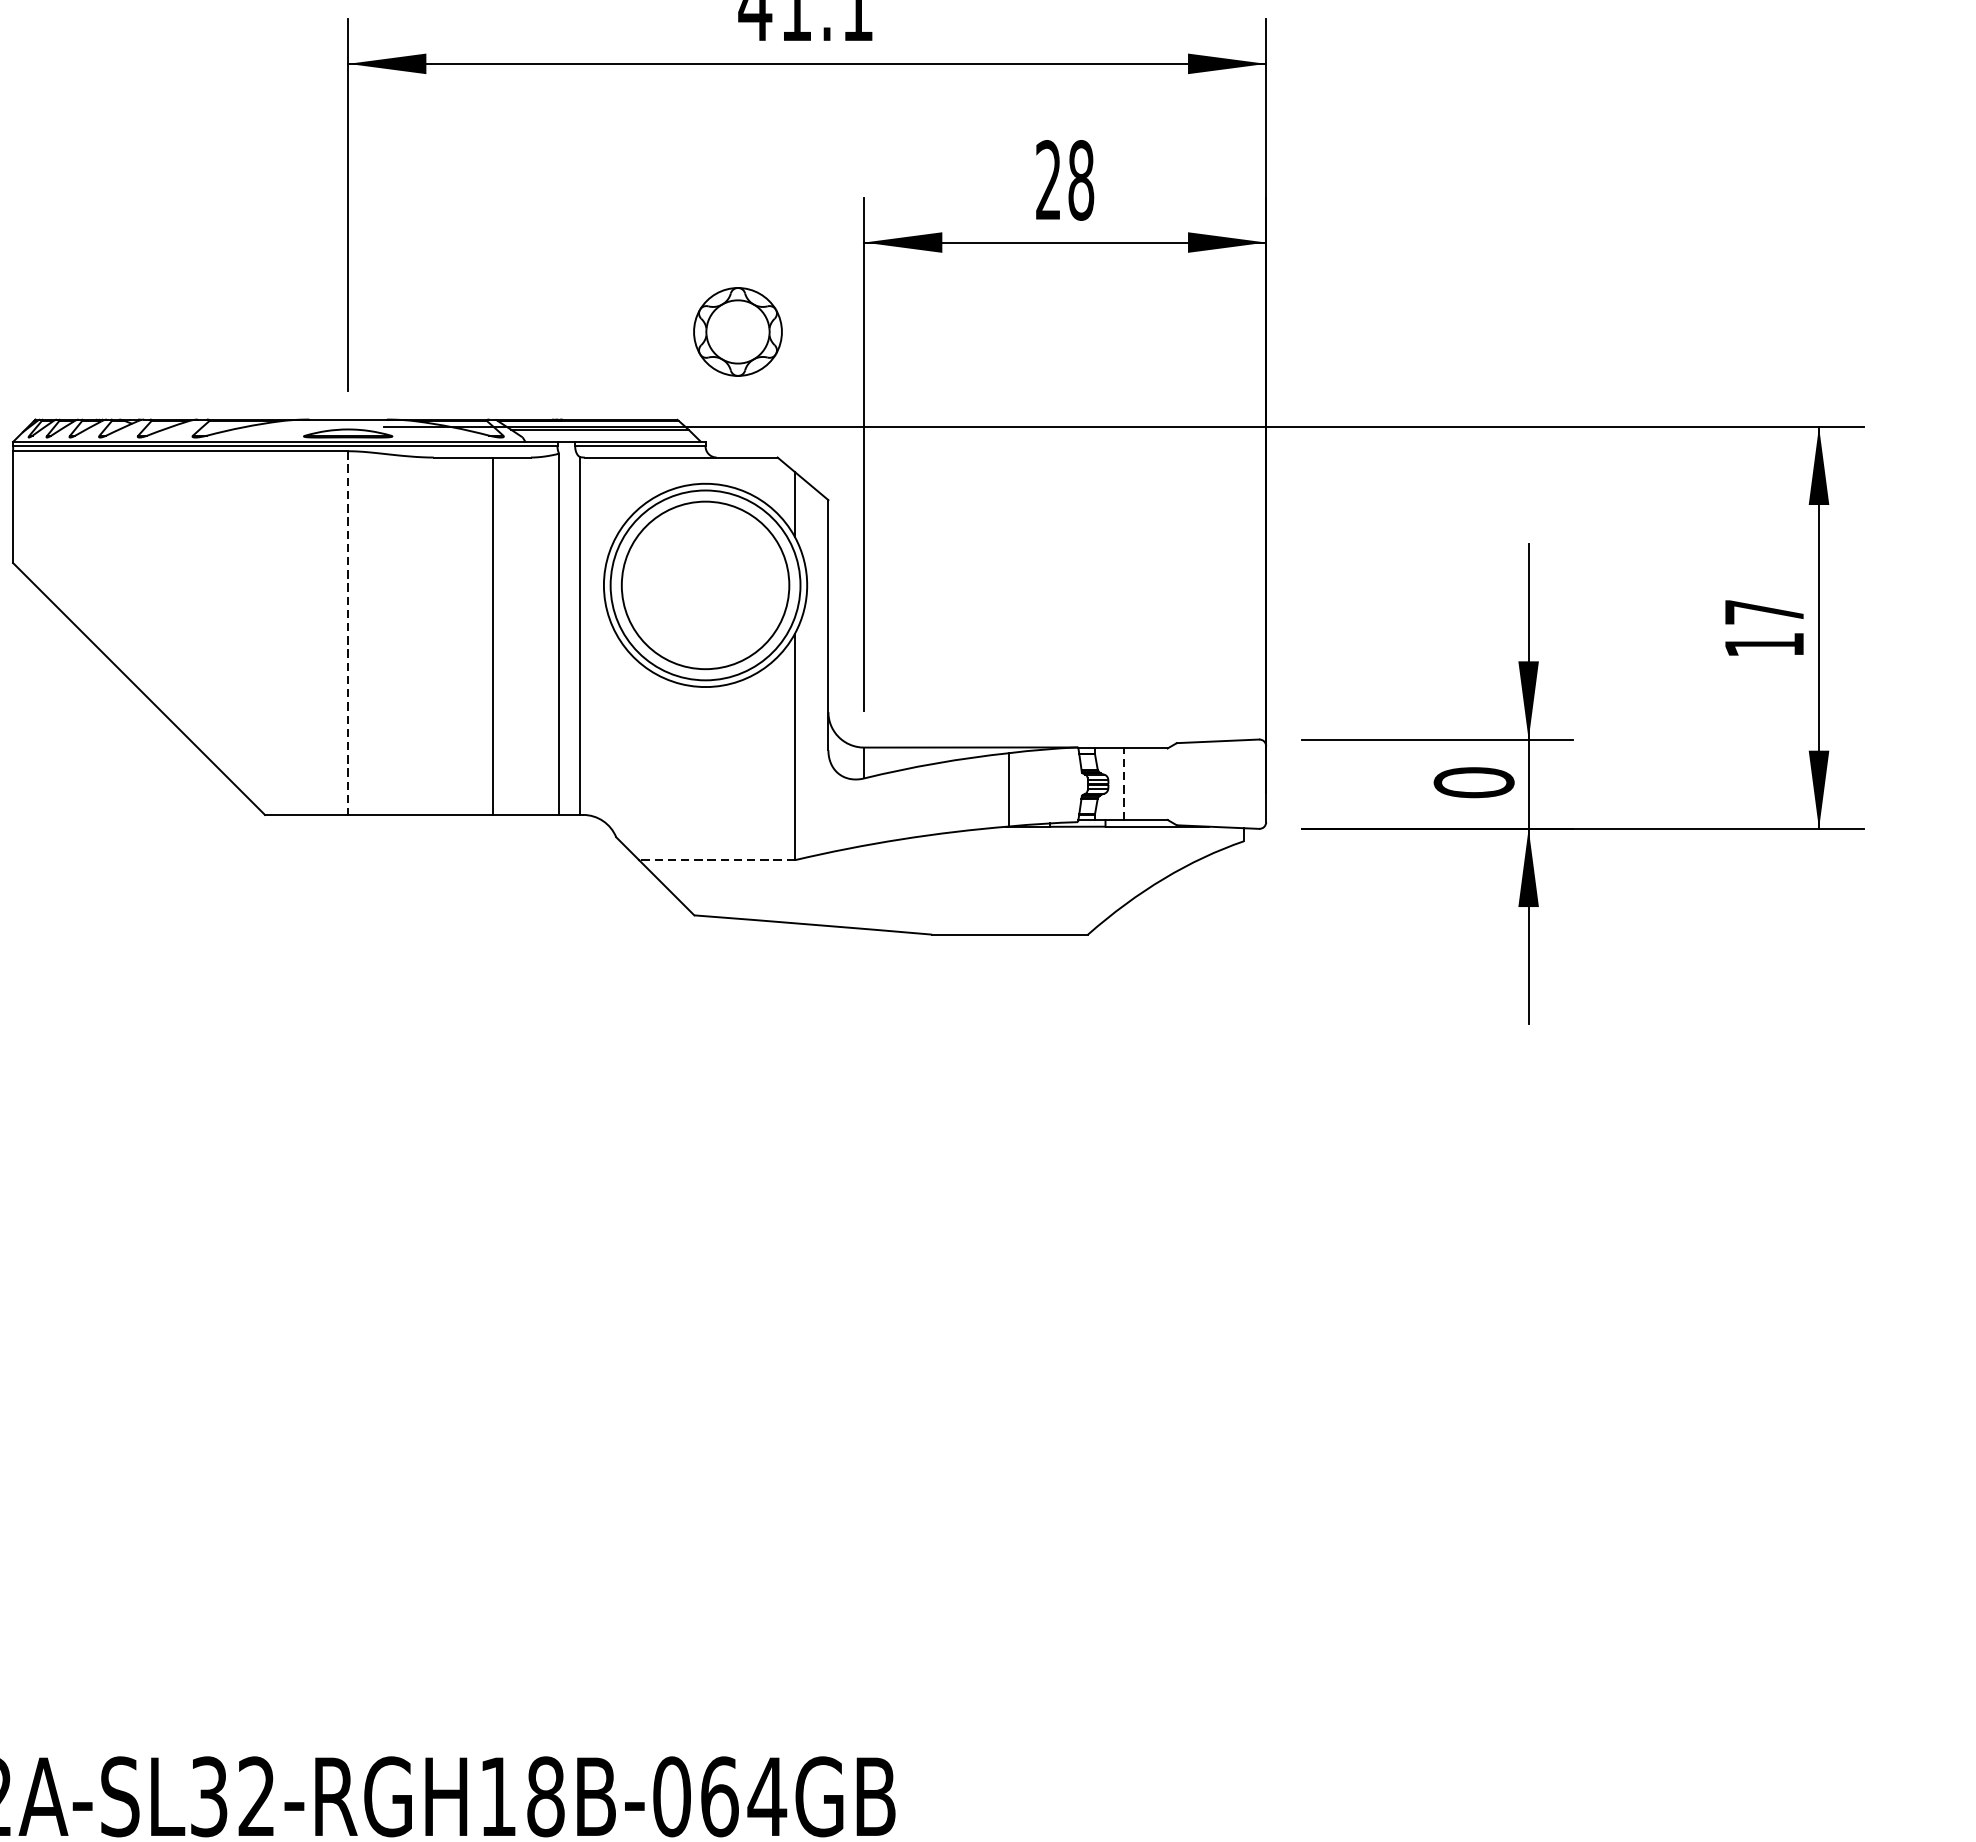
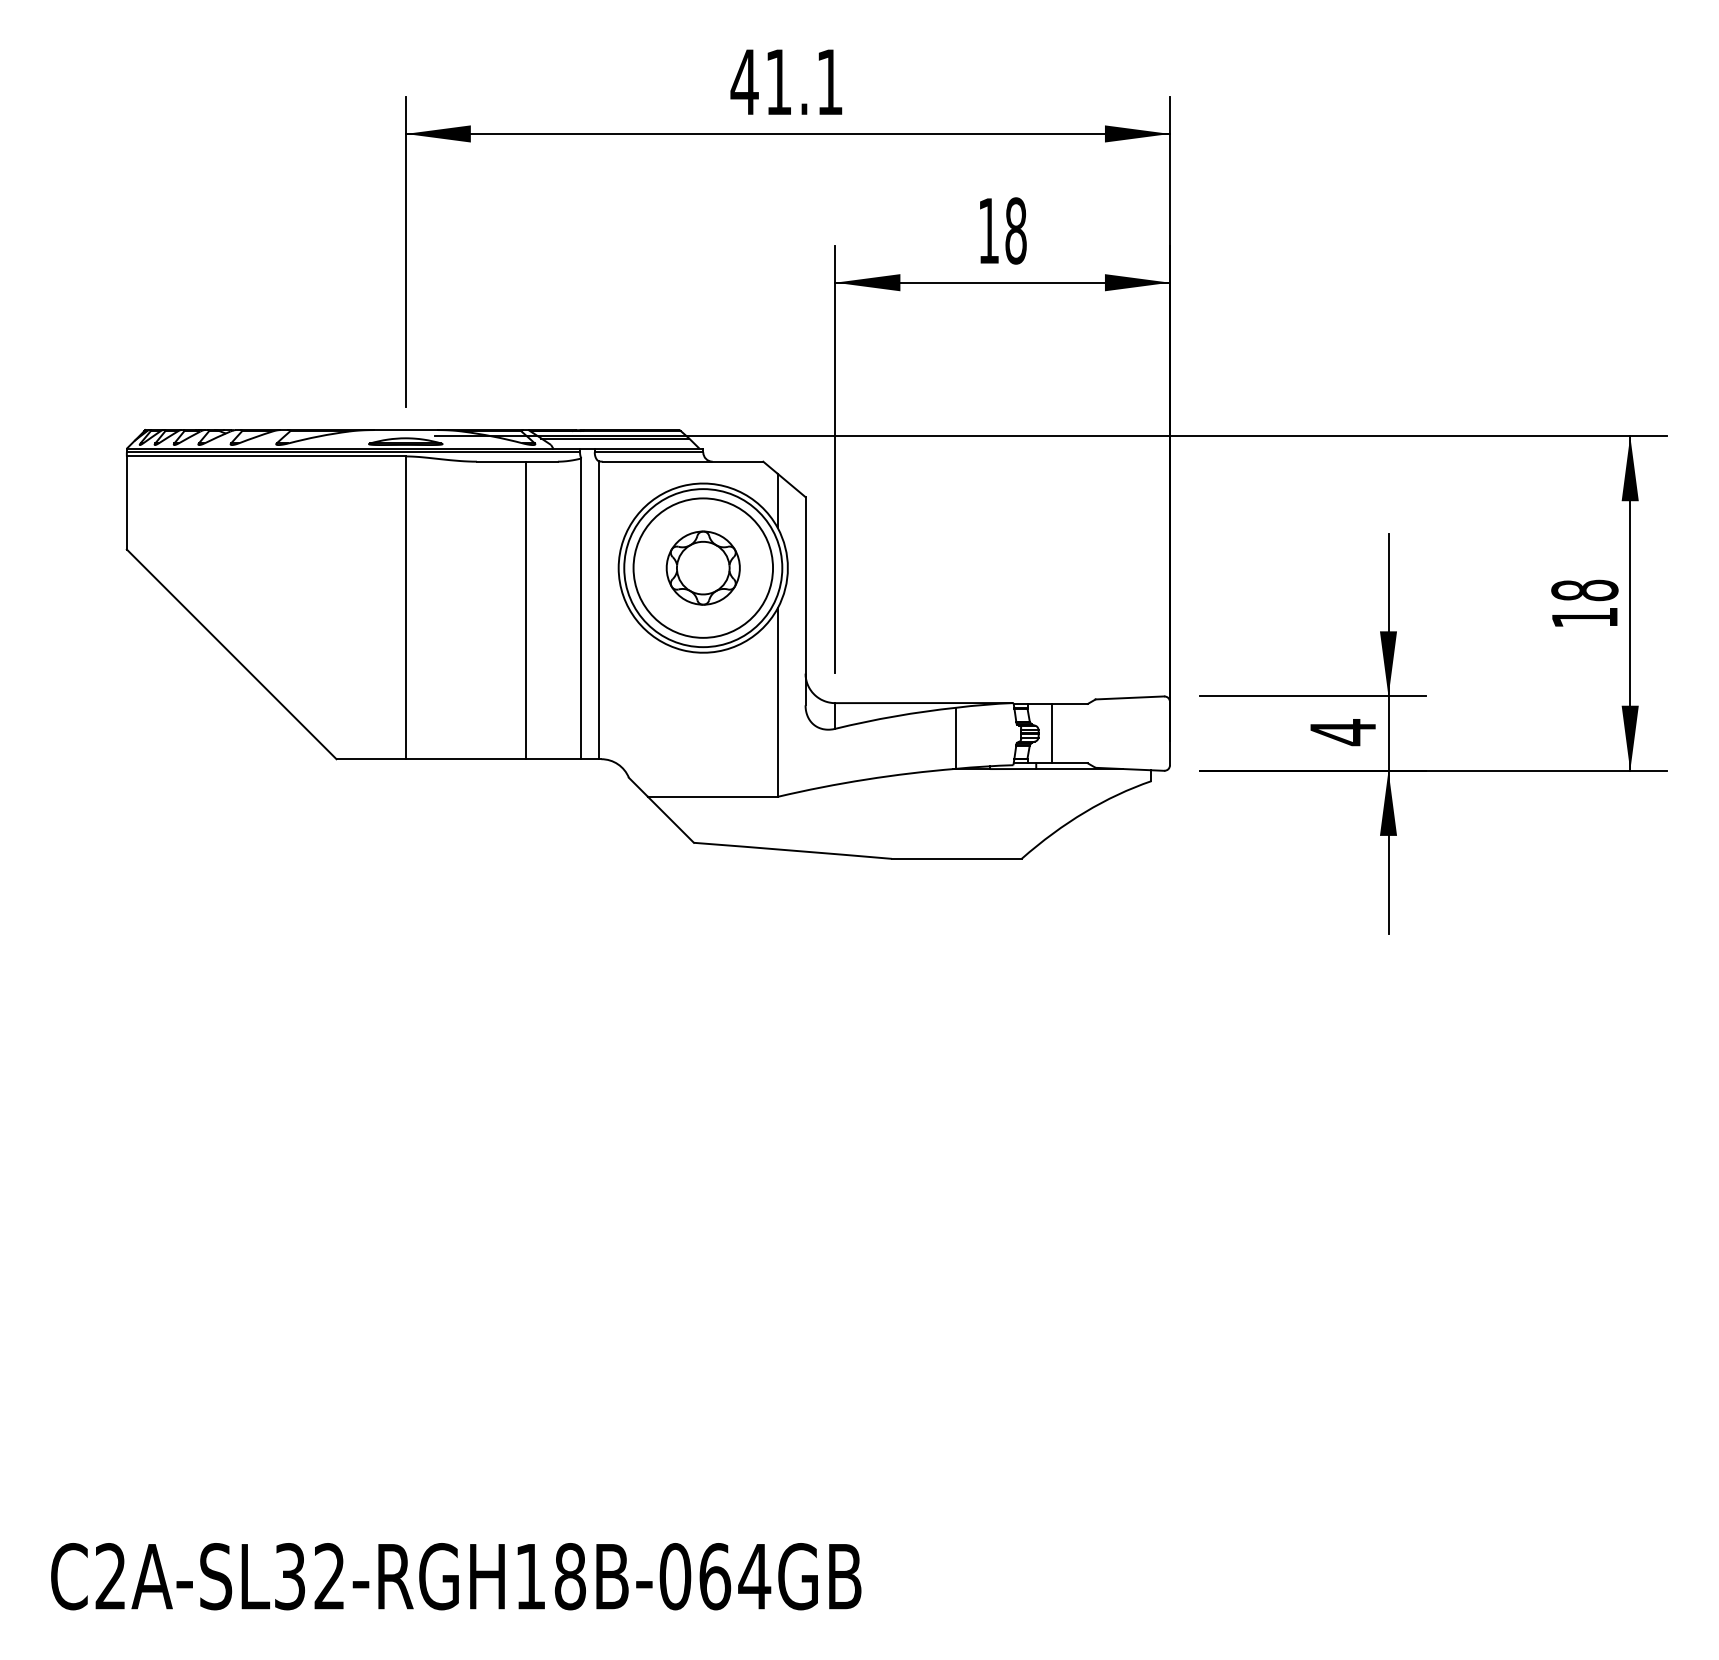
text: (1048, 179) -> (988, 230), 28 -> 18
part: (737, 331) -> (702, 567), moved
text: (1764, 612) -> (1584, 590), 17 -> 18
line: (347, 633) -> (405, 608), dashed -> solid
text: (1473, 782) -> (1342, 732), 0 -> 4
line: (1123, 784) -> (1051, 733), dashed -> solid
line: (716, 859) -> (712, 796), dashed -> solid

